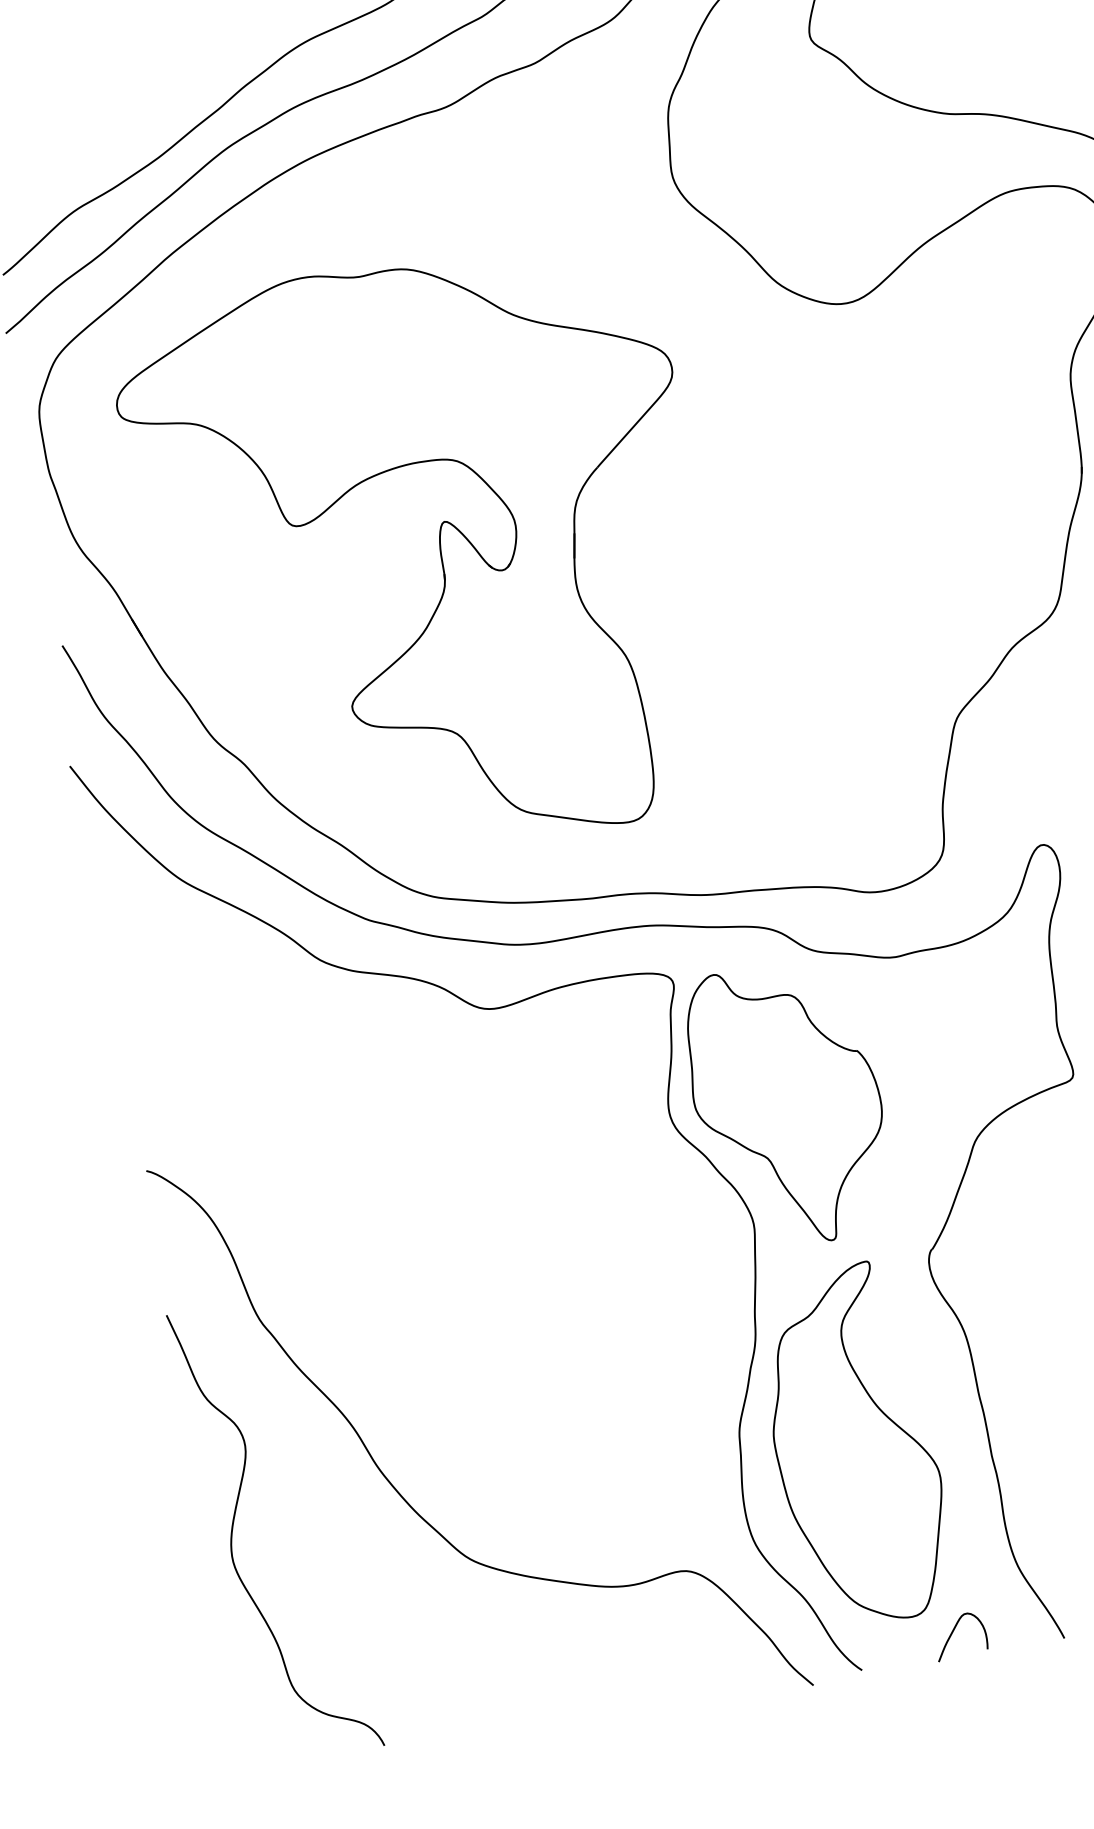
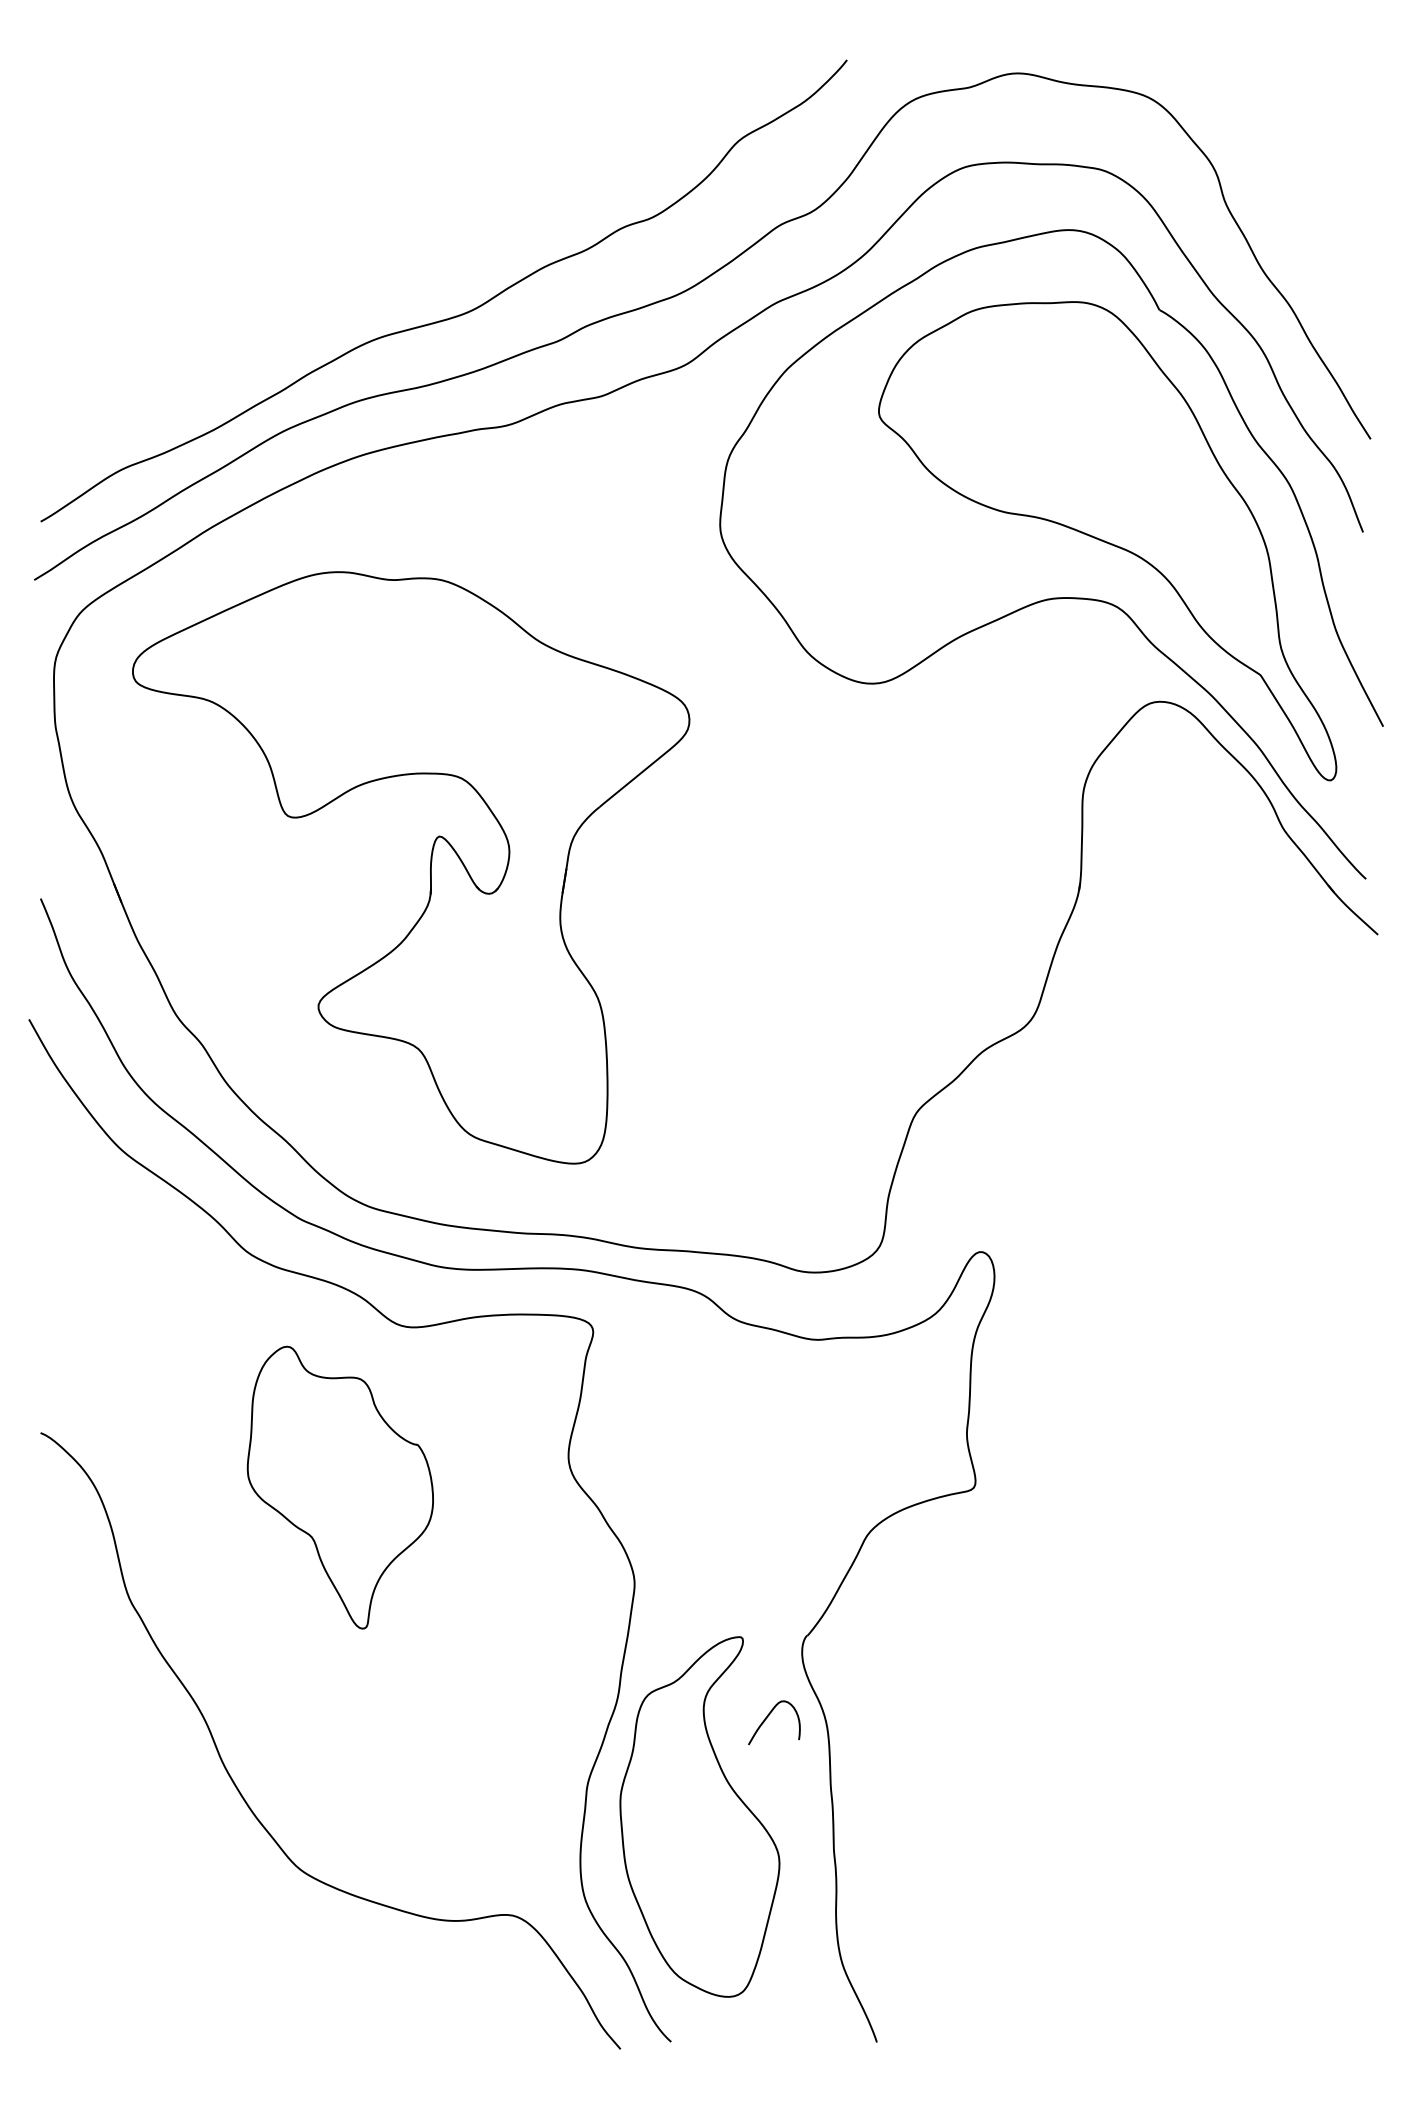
part: (787, 1105) -> (339, 1487), moved
curve: (234, 1524) -> (71, 1797), removed
curve: (953, 1633) -> (767, 1718), moved

